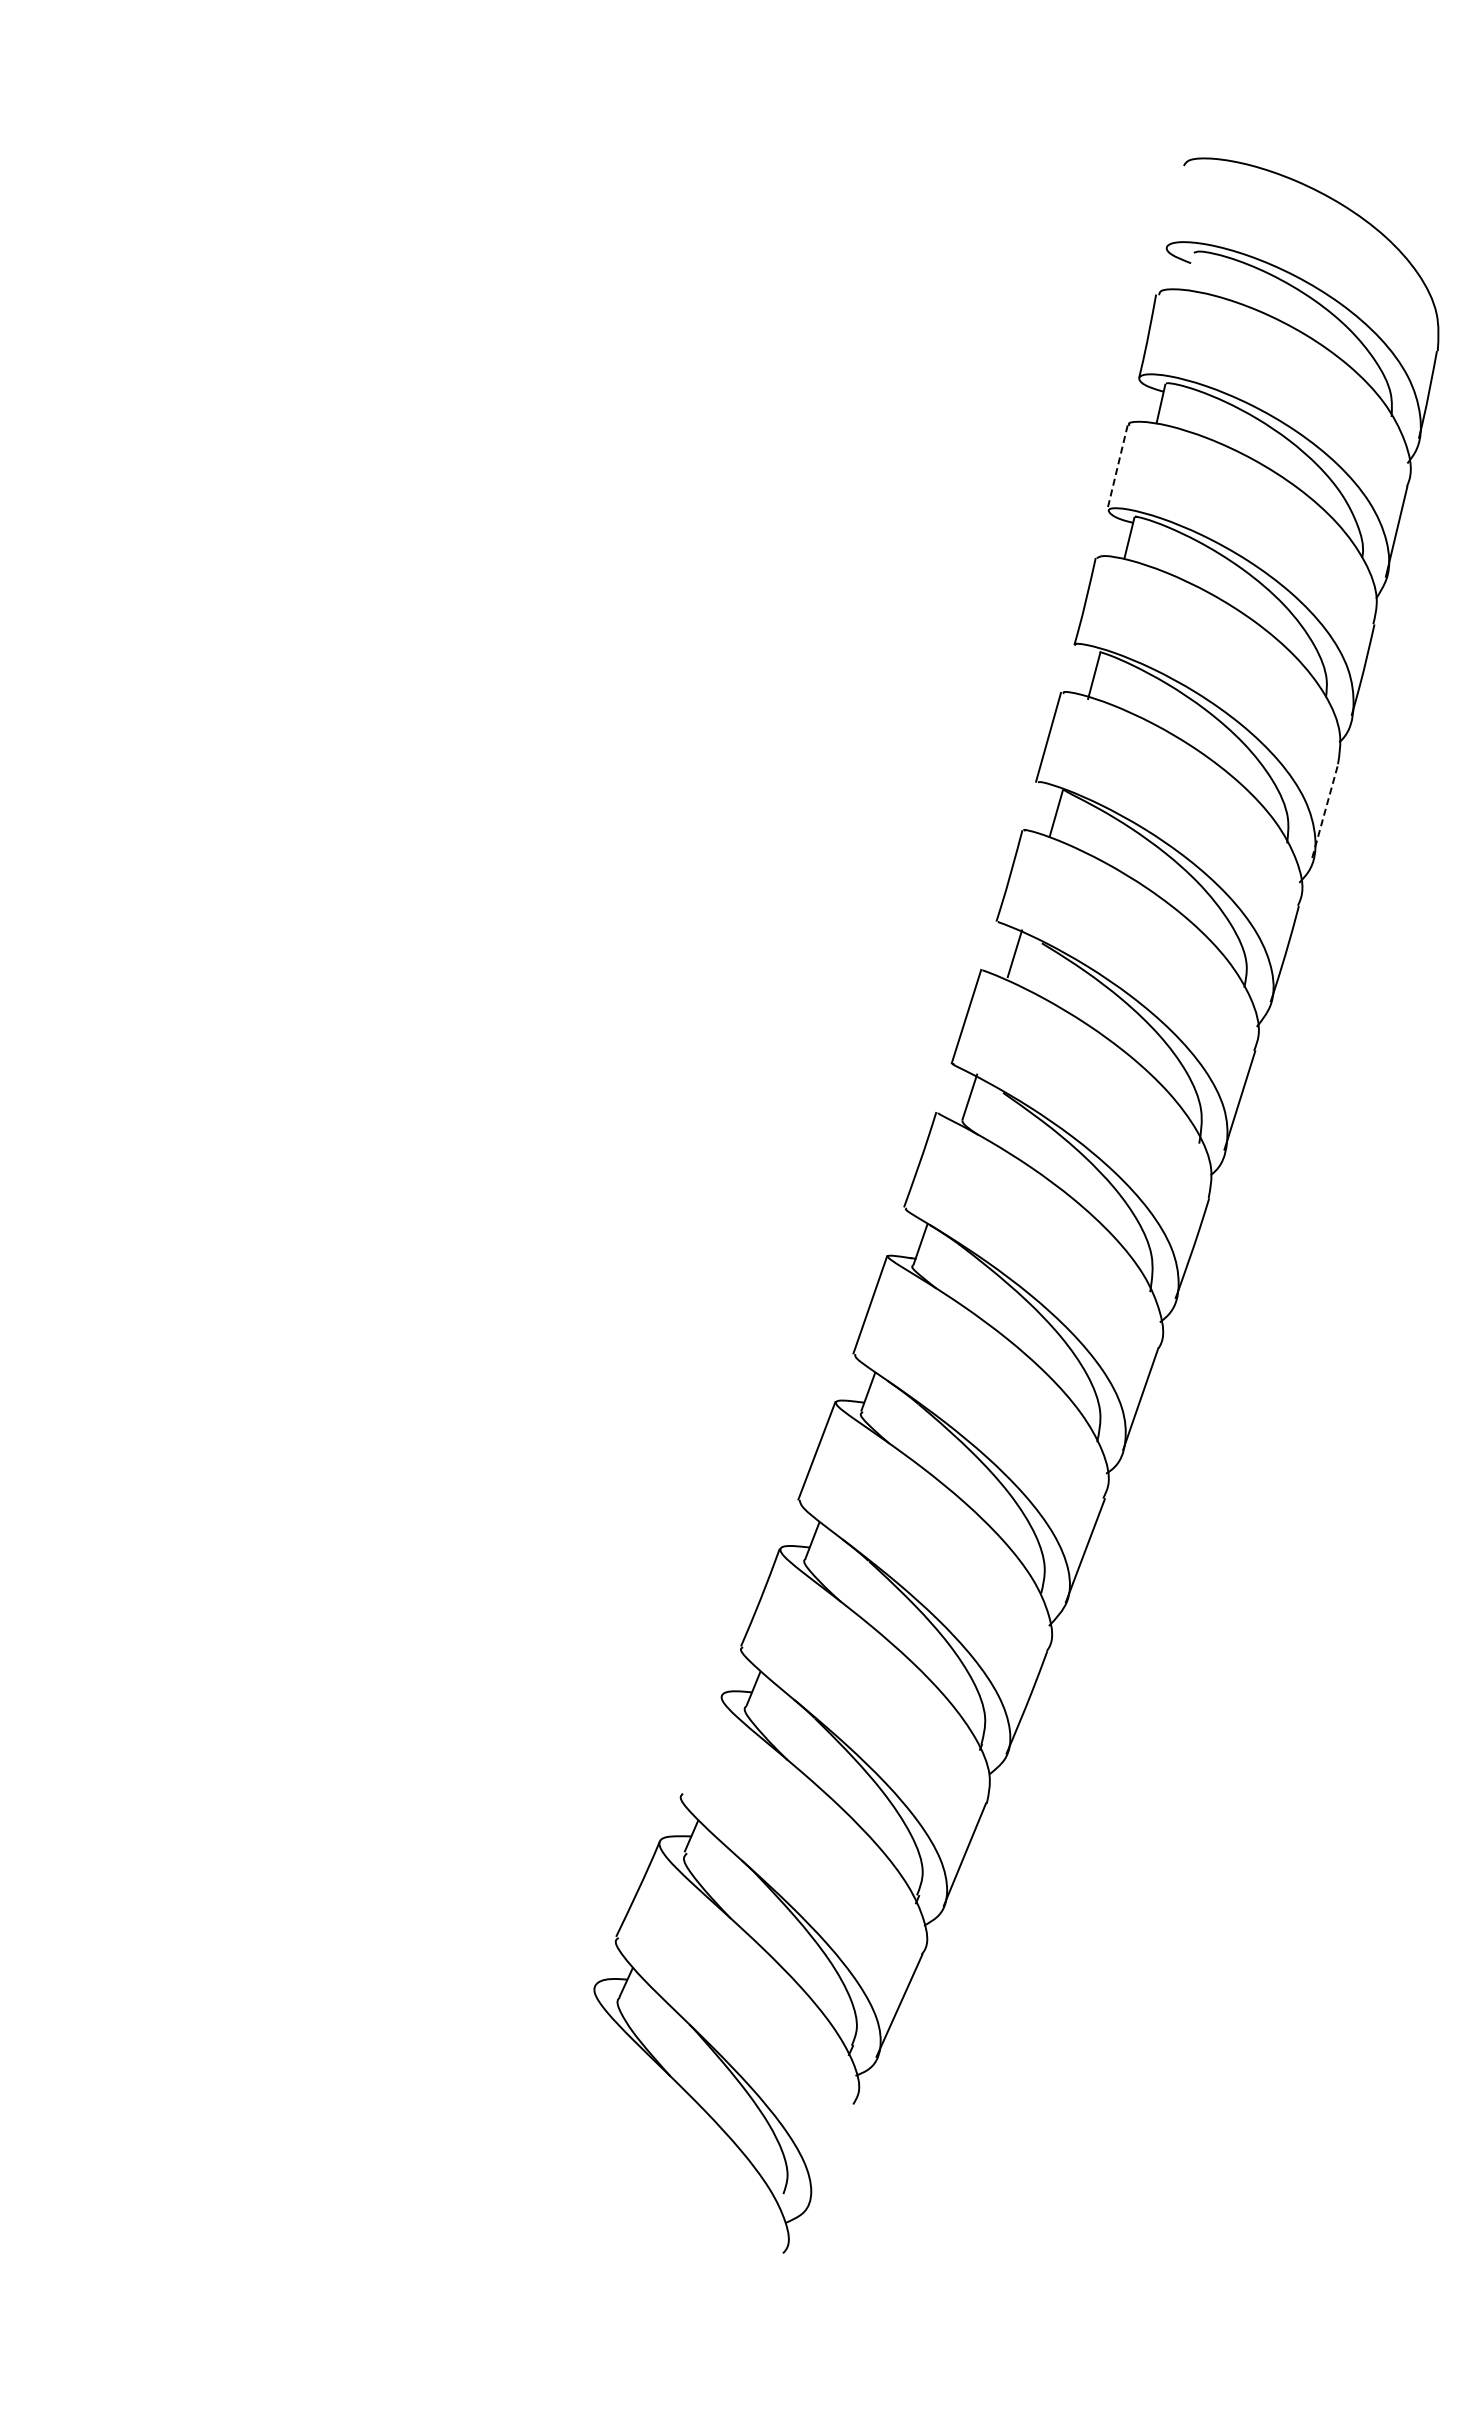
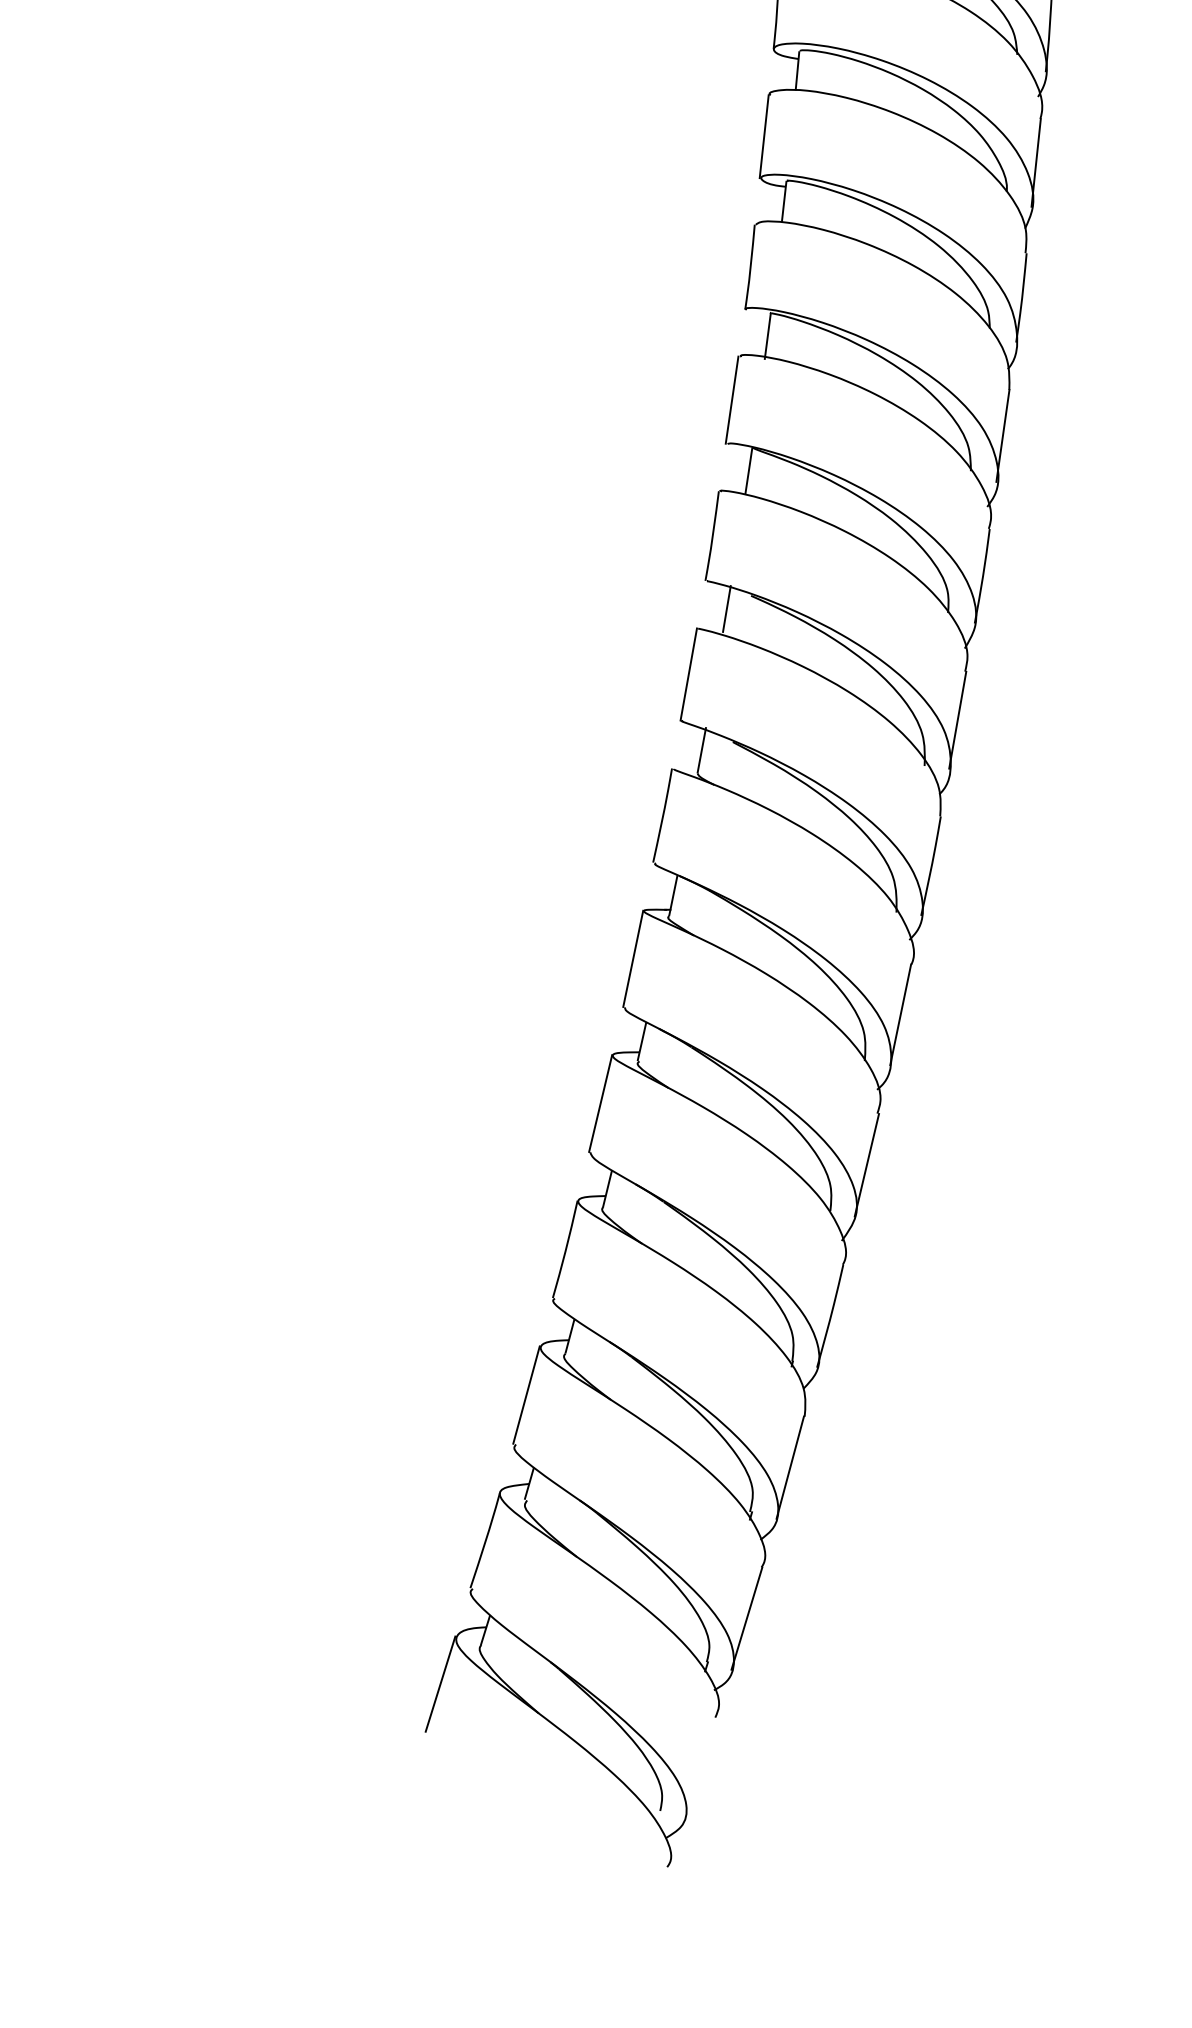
line: (1117, 467) -> (764, 136), dashed -> solid
line: (1325, 811) -> (1003, 436), dashed -> solid
line: (700, 1743) -> (526, 1394), added
line: (571, 2032) -> (439, 1684), added

